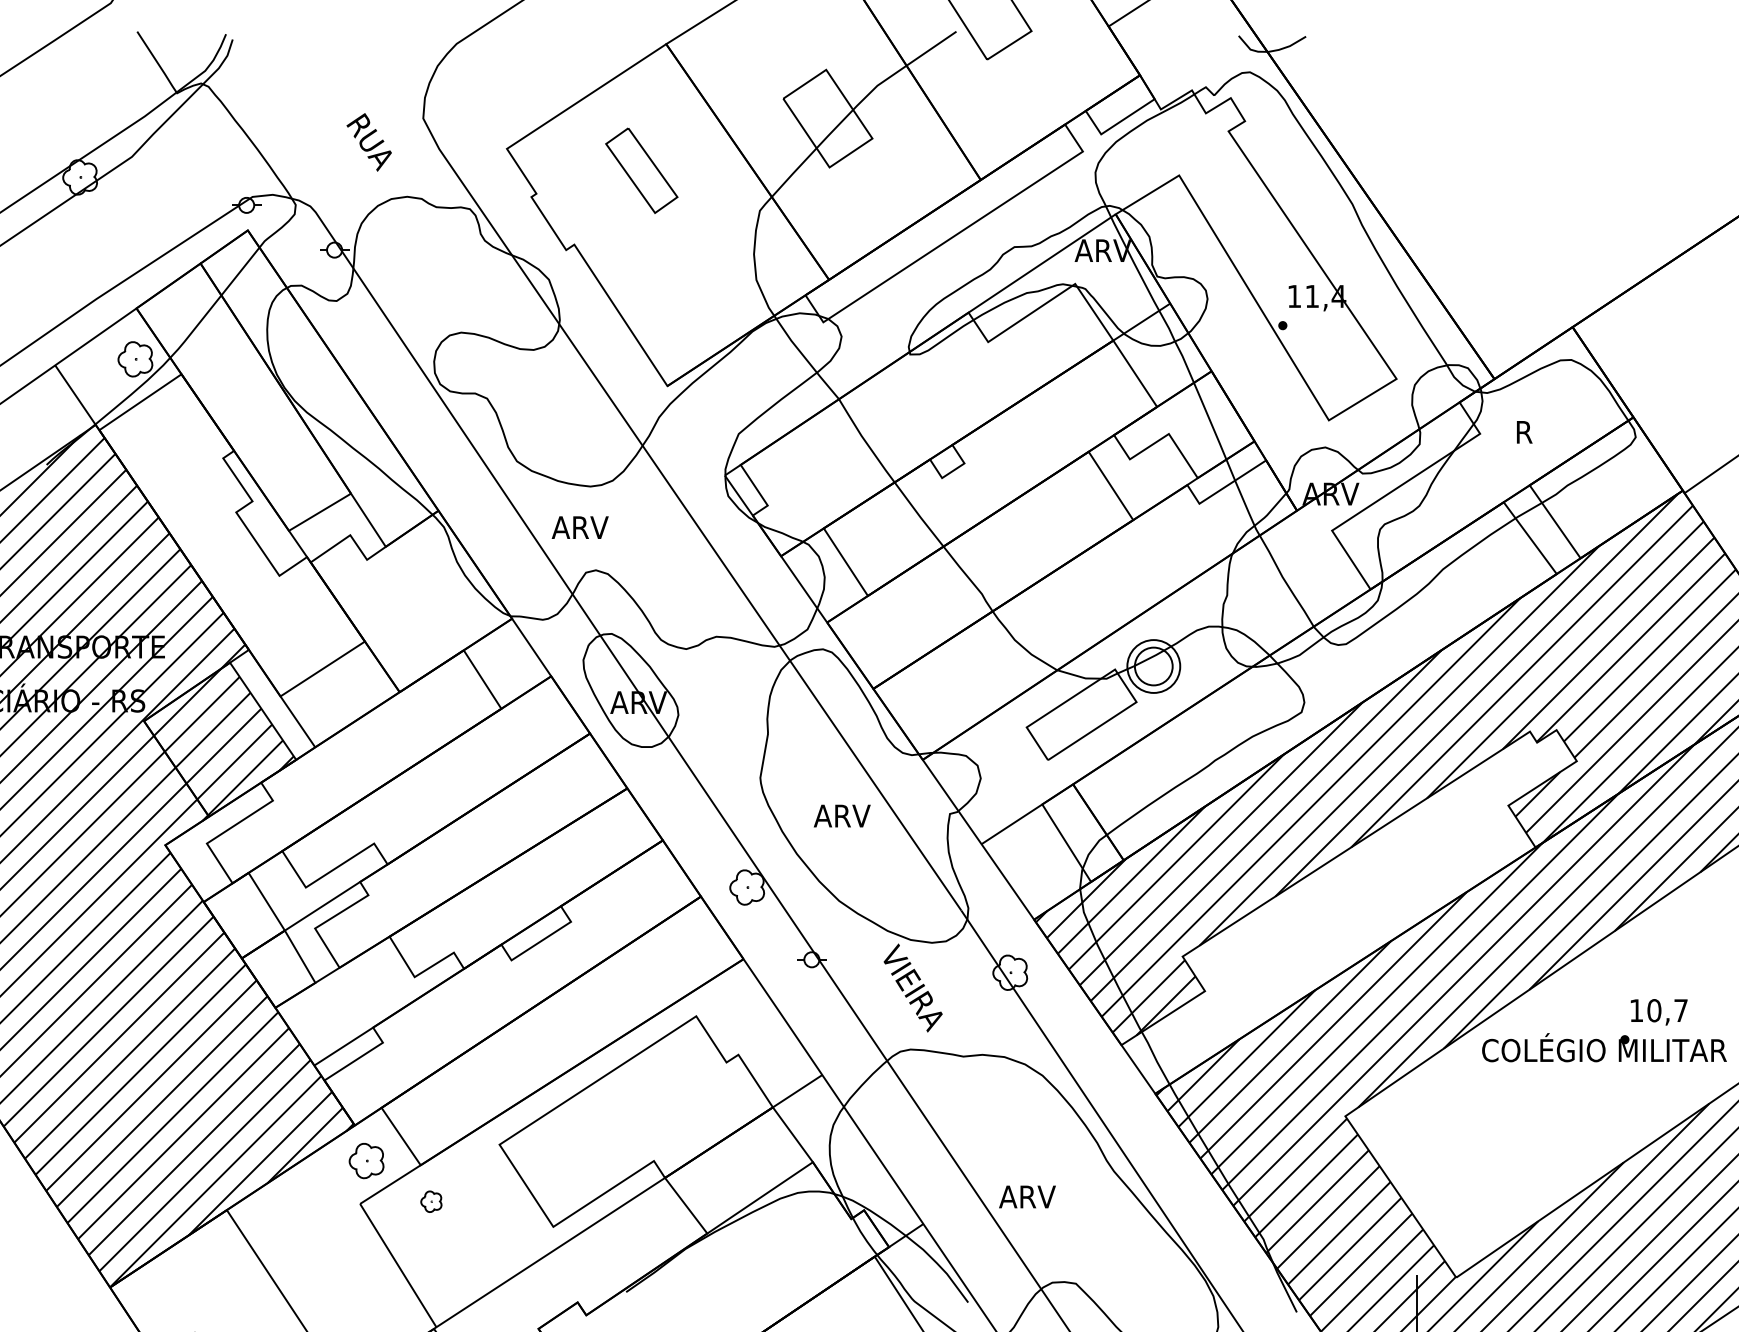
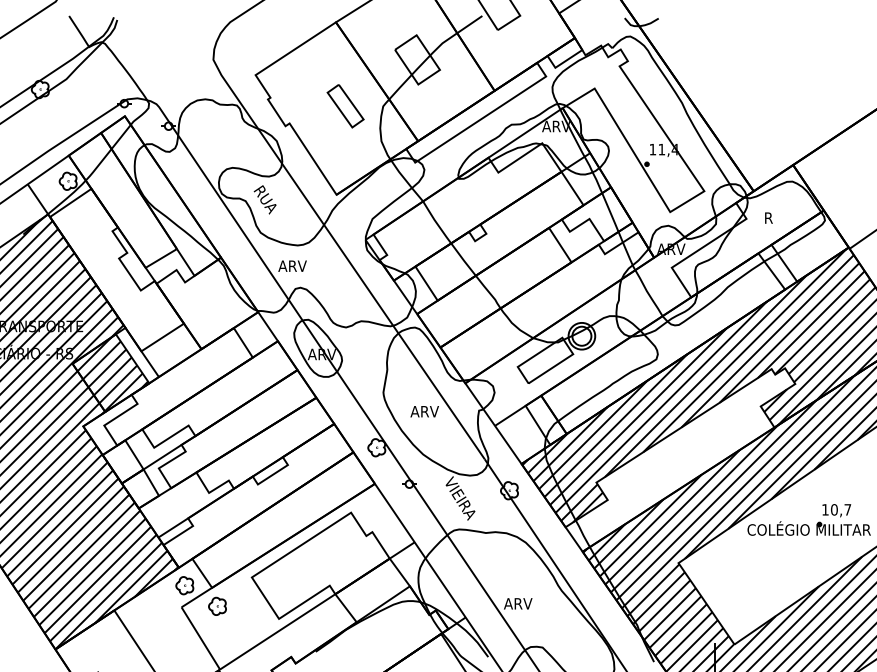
text: (367, 141) -> (264, 199), moved
part: (641, 171) -> (345, 106), moved
part: (431, 1200) -> (217, 605), size x1.67

